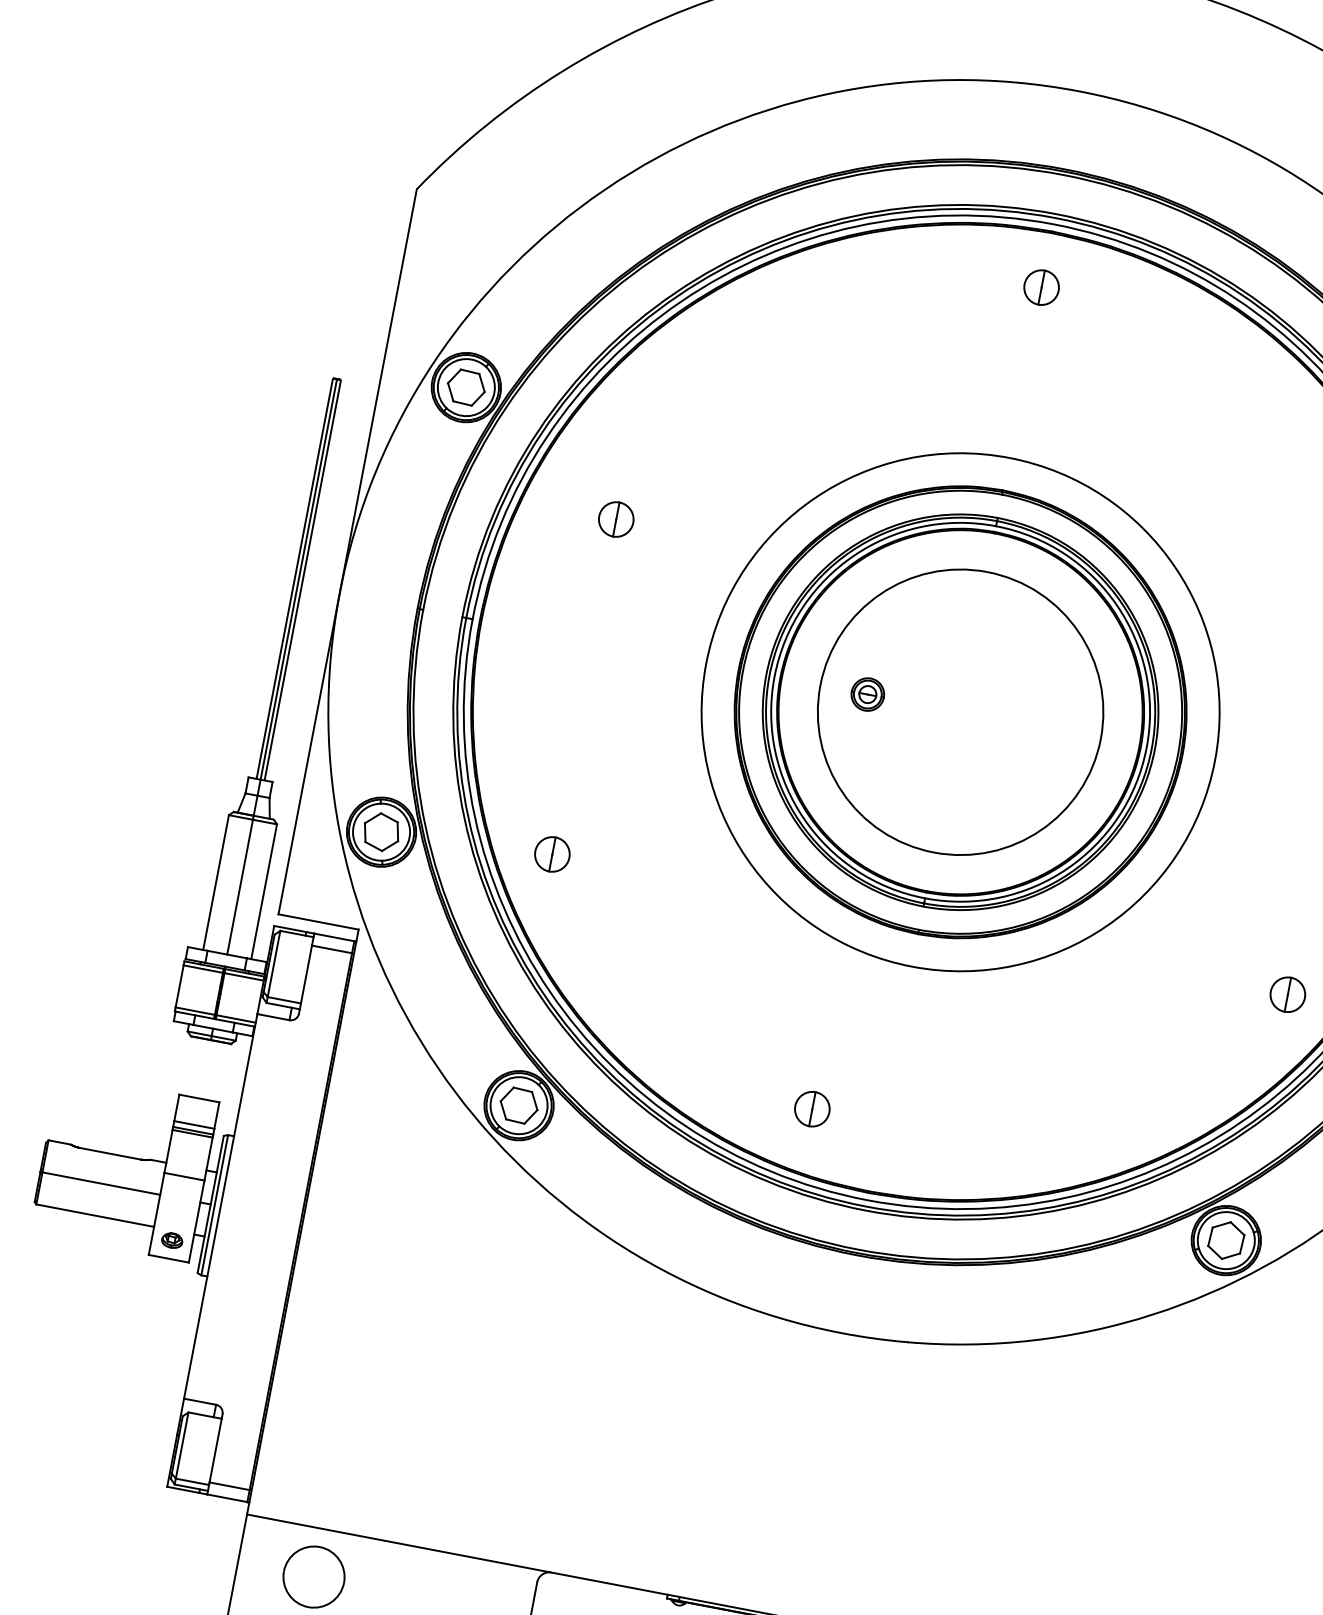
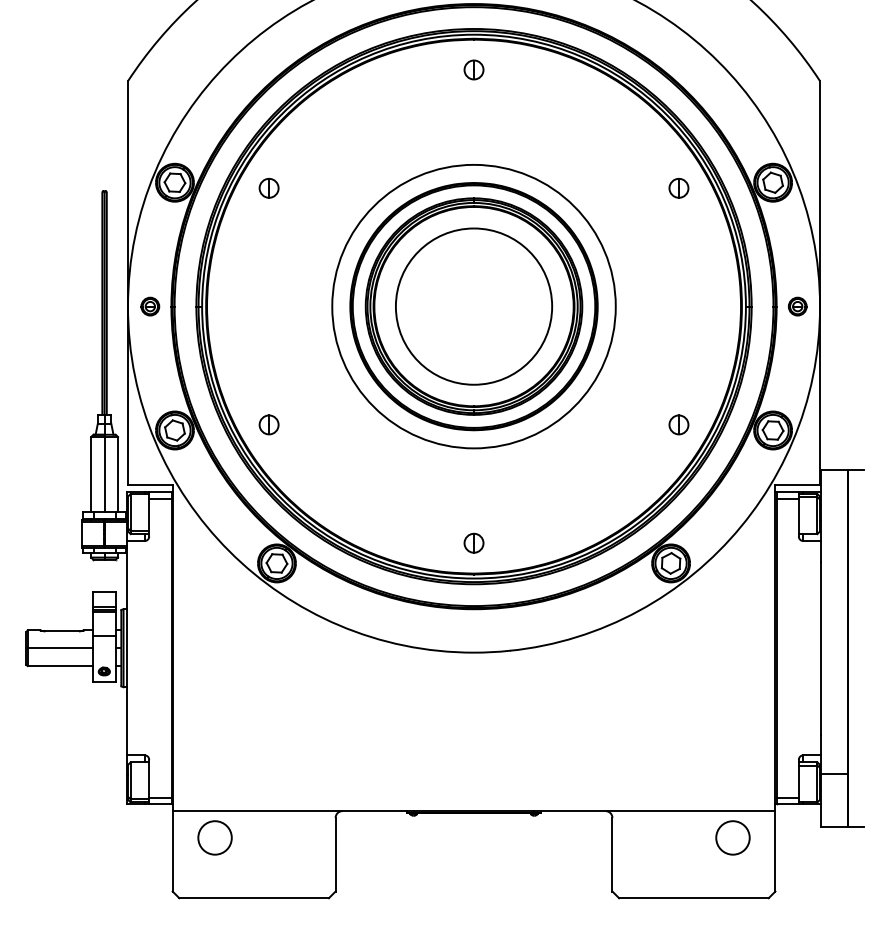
part: (615, 519) -> (268, 188), moved
part: (868, 694) -> (150, 306), moved
part: (811, 1107) -> (473, 542), moved

